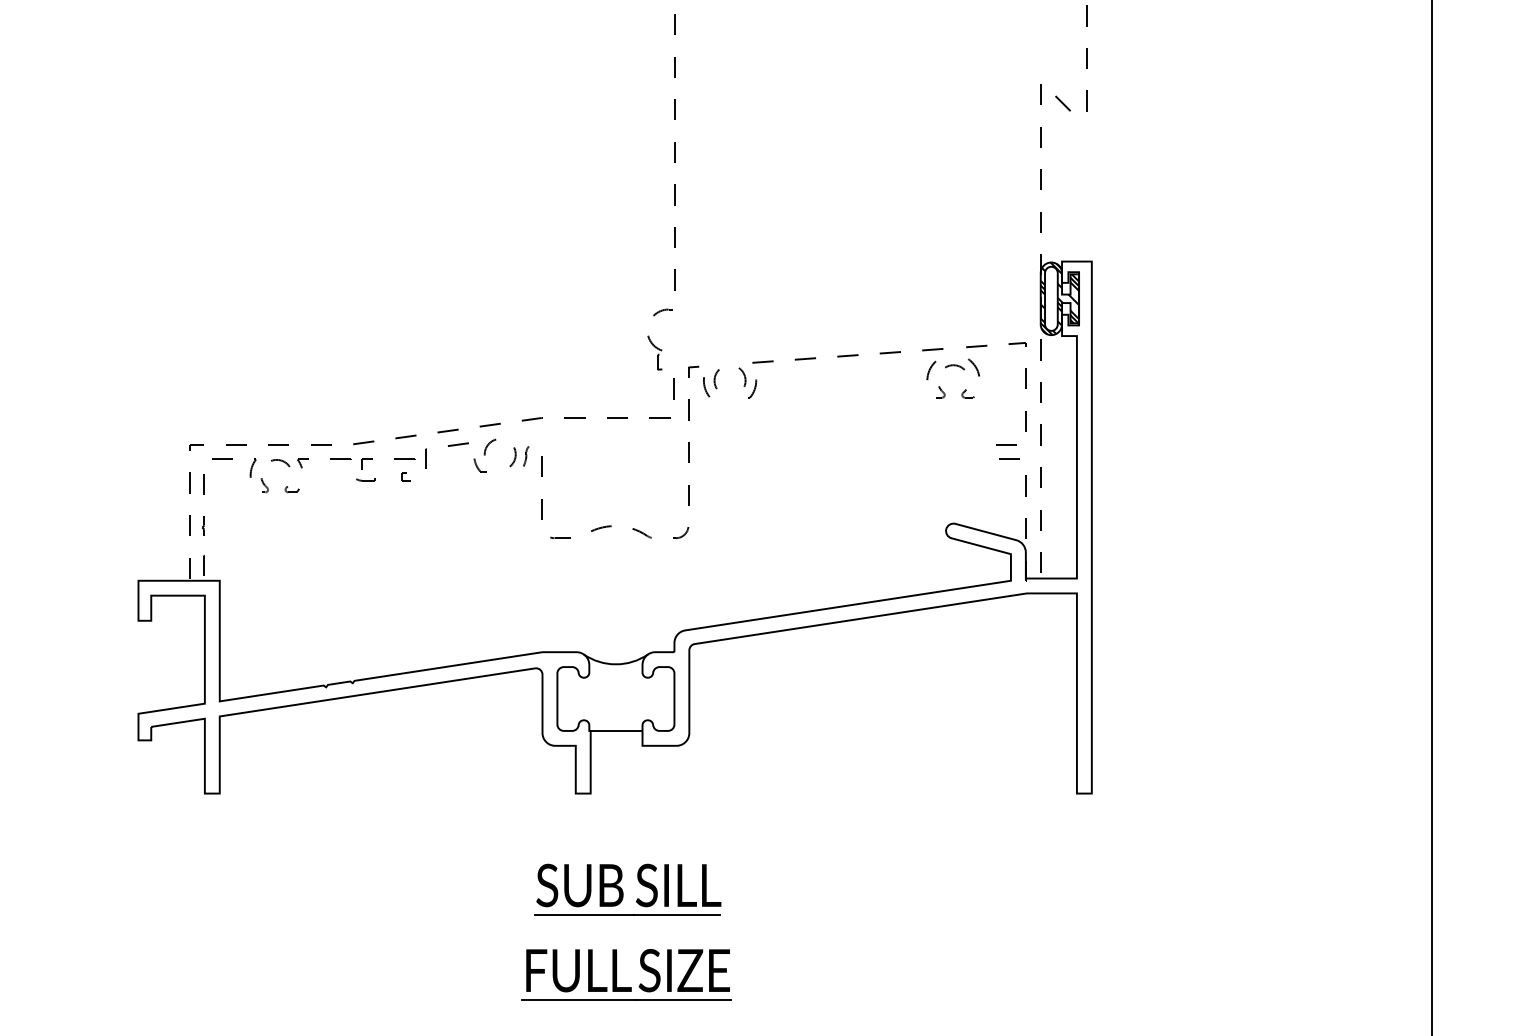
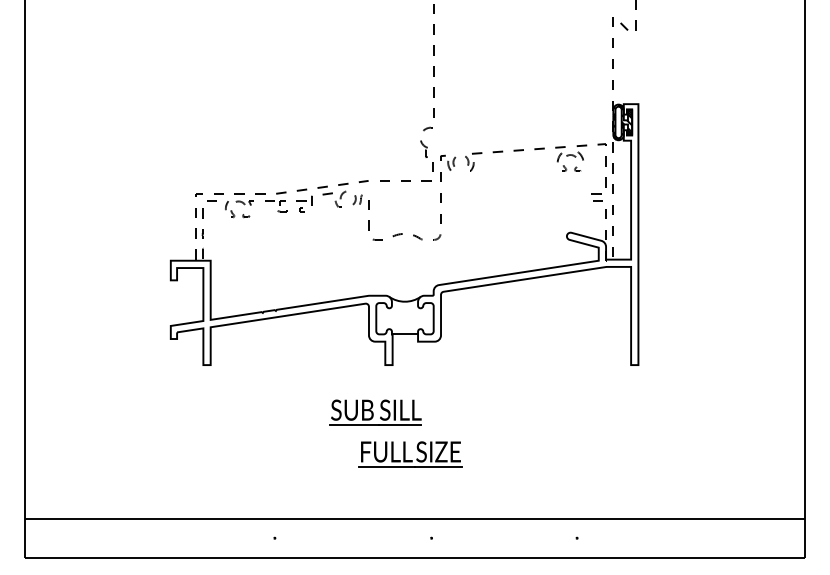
part: (627, 890) -> (375, 412), moved

